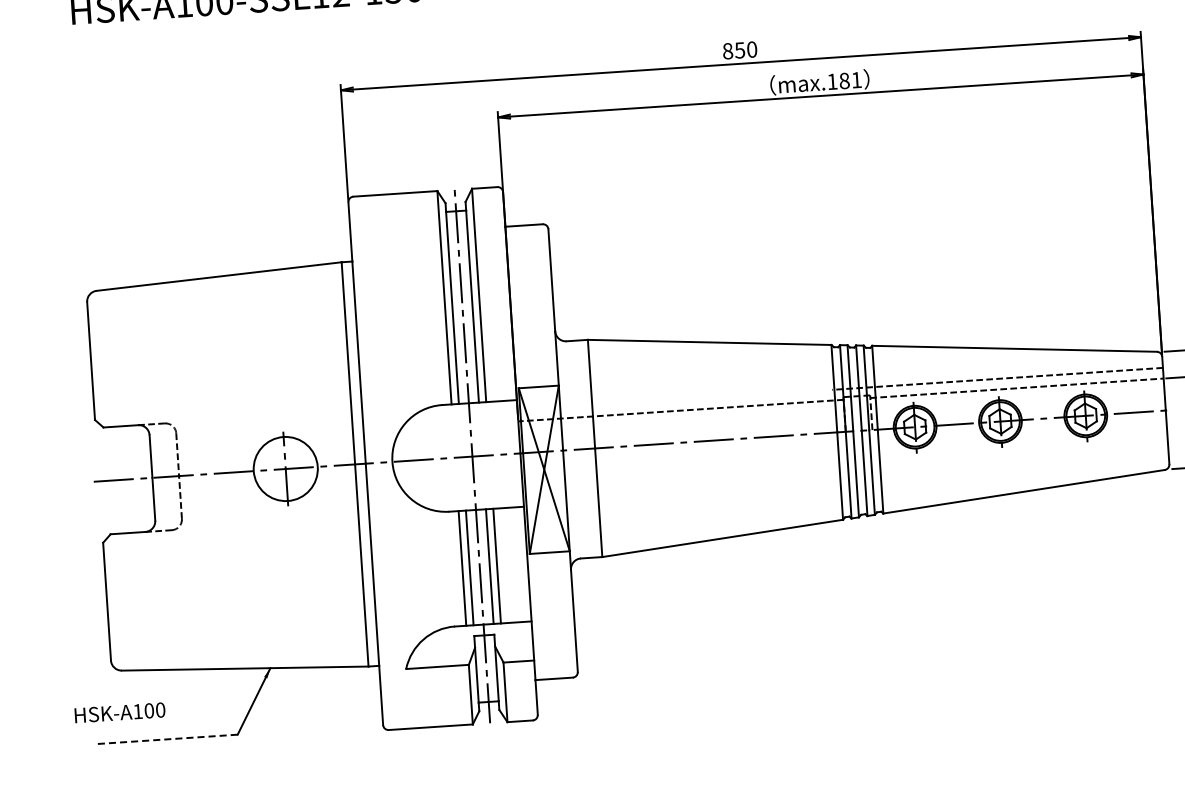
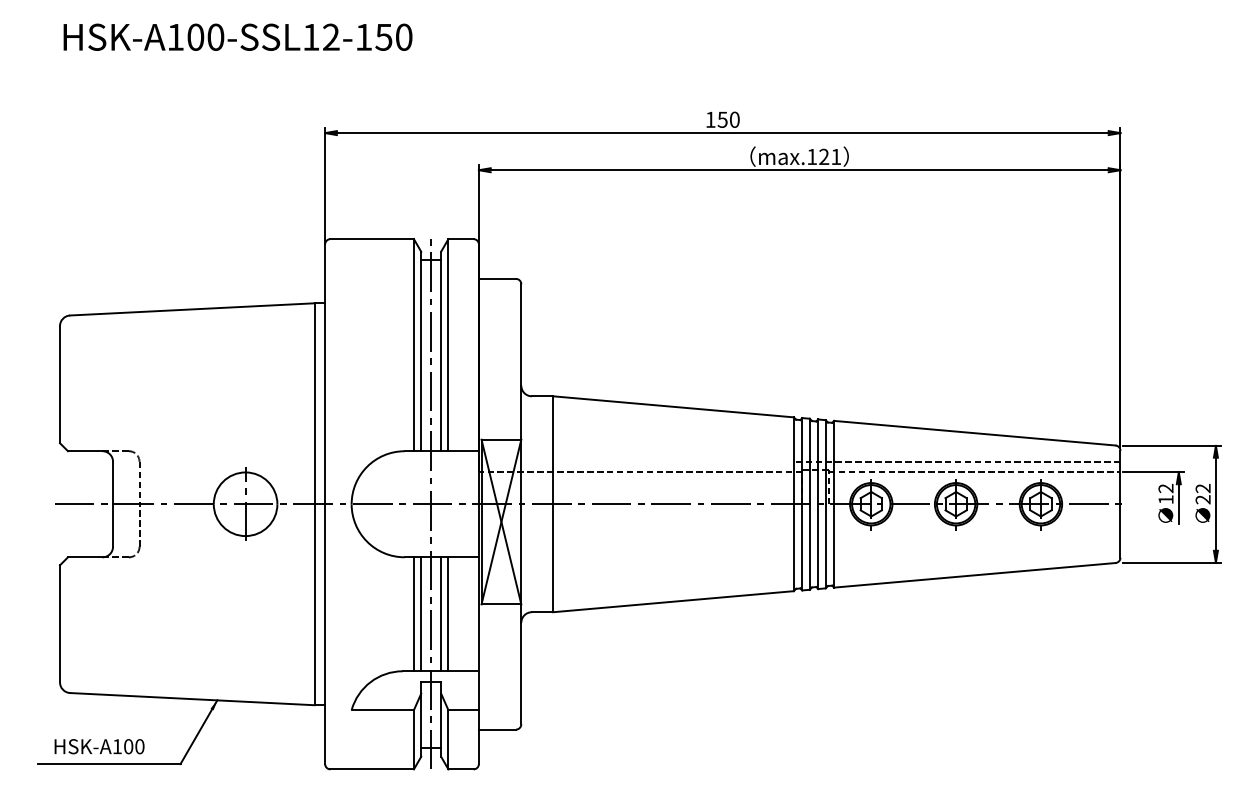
text: (727, 50) -> (710, 119), 850 -> 150
text: (844, 80) -> (824, 156), max.181 -> max.121
text: (119, 712) -> (99, 746), moved
line: (165, 739) -> (108, 764), dashed -> solid

